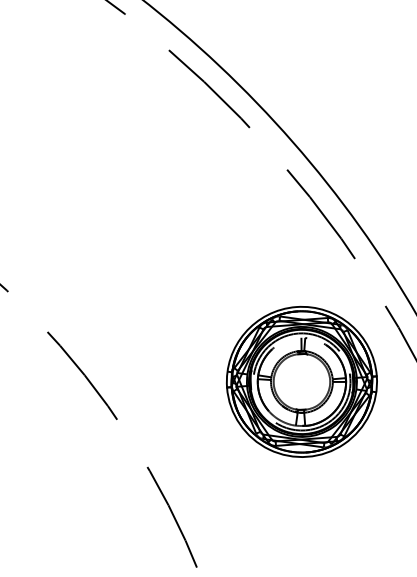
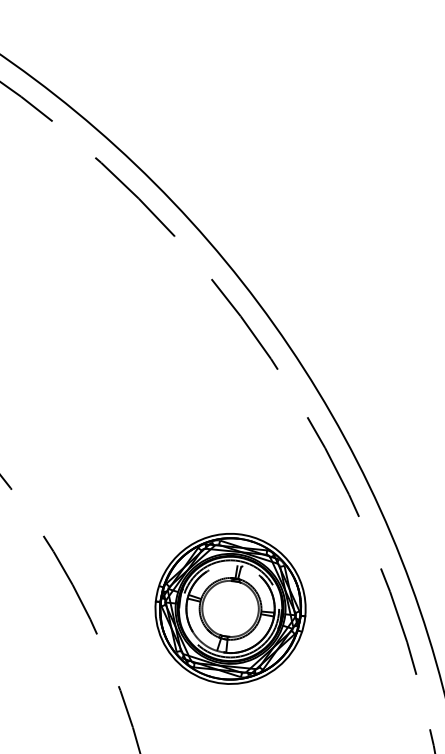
part: (301, 381) -> (230, 608), moved

